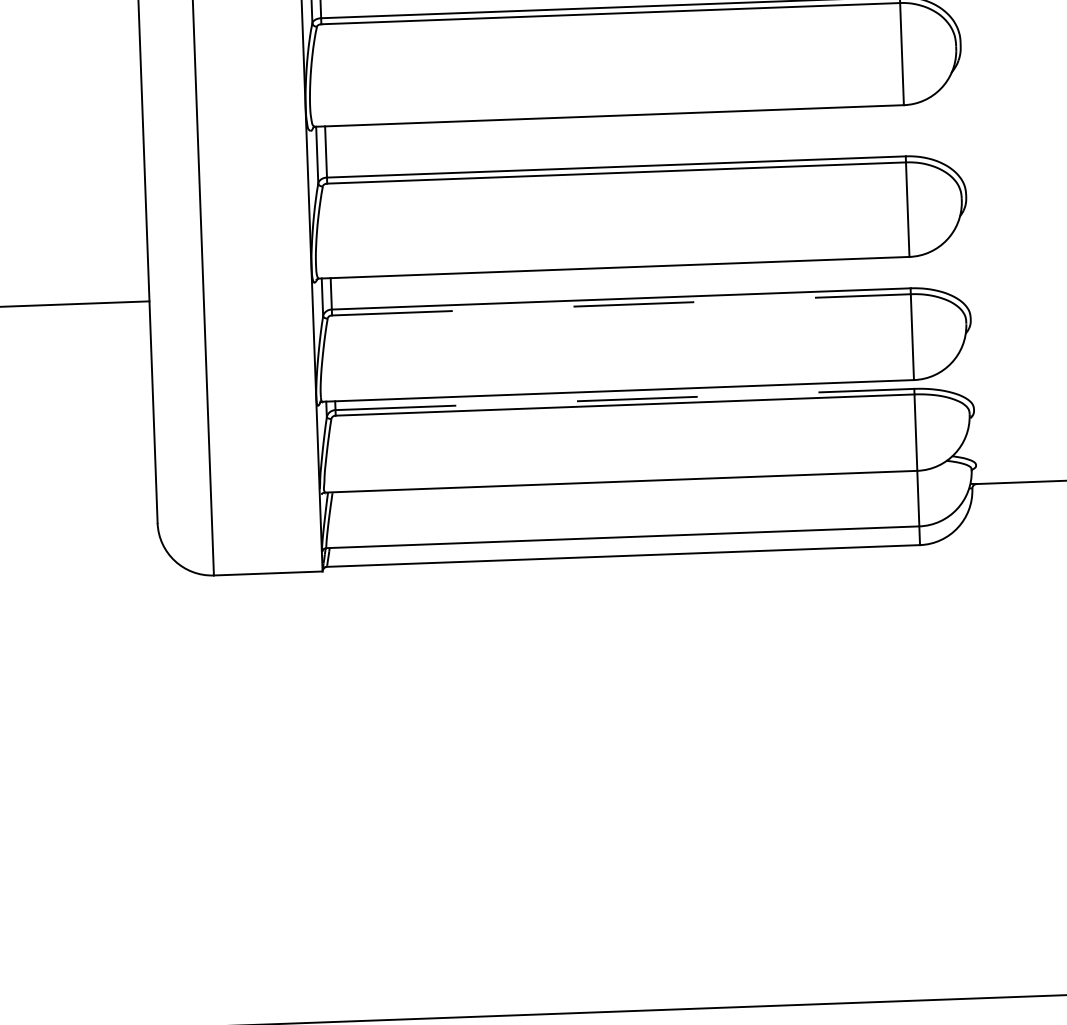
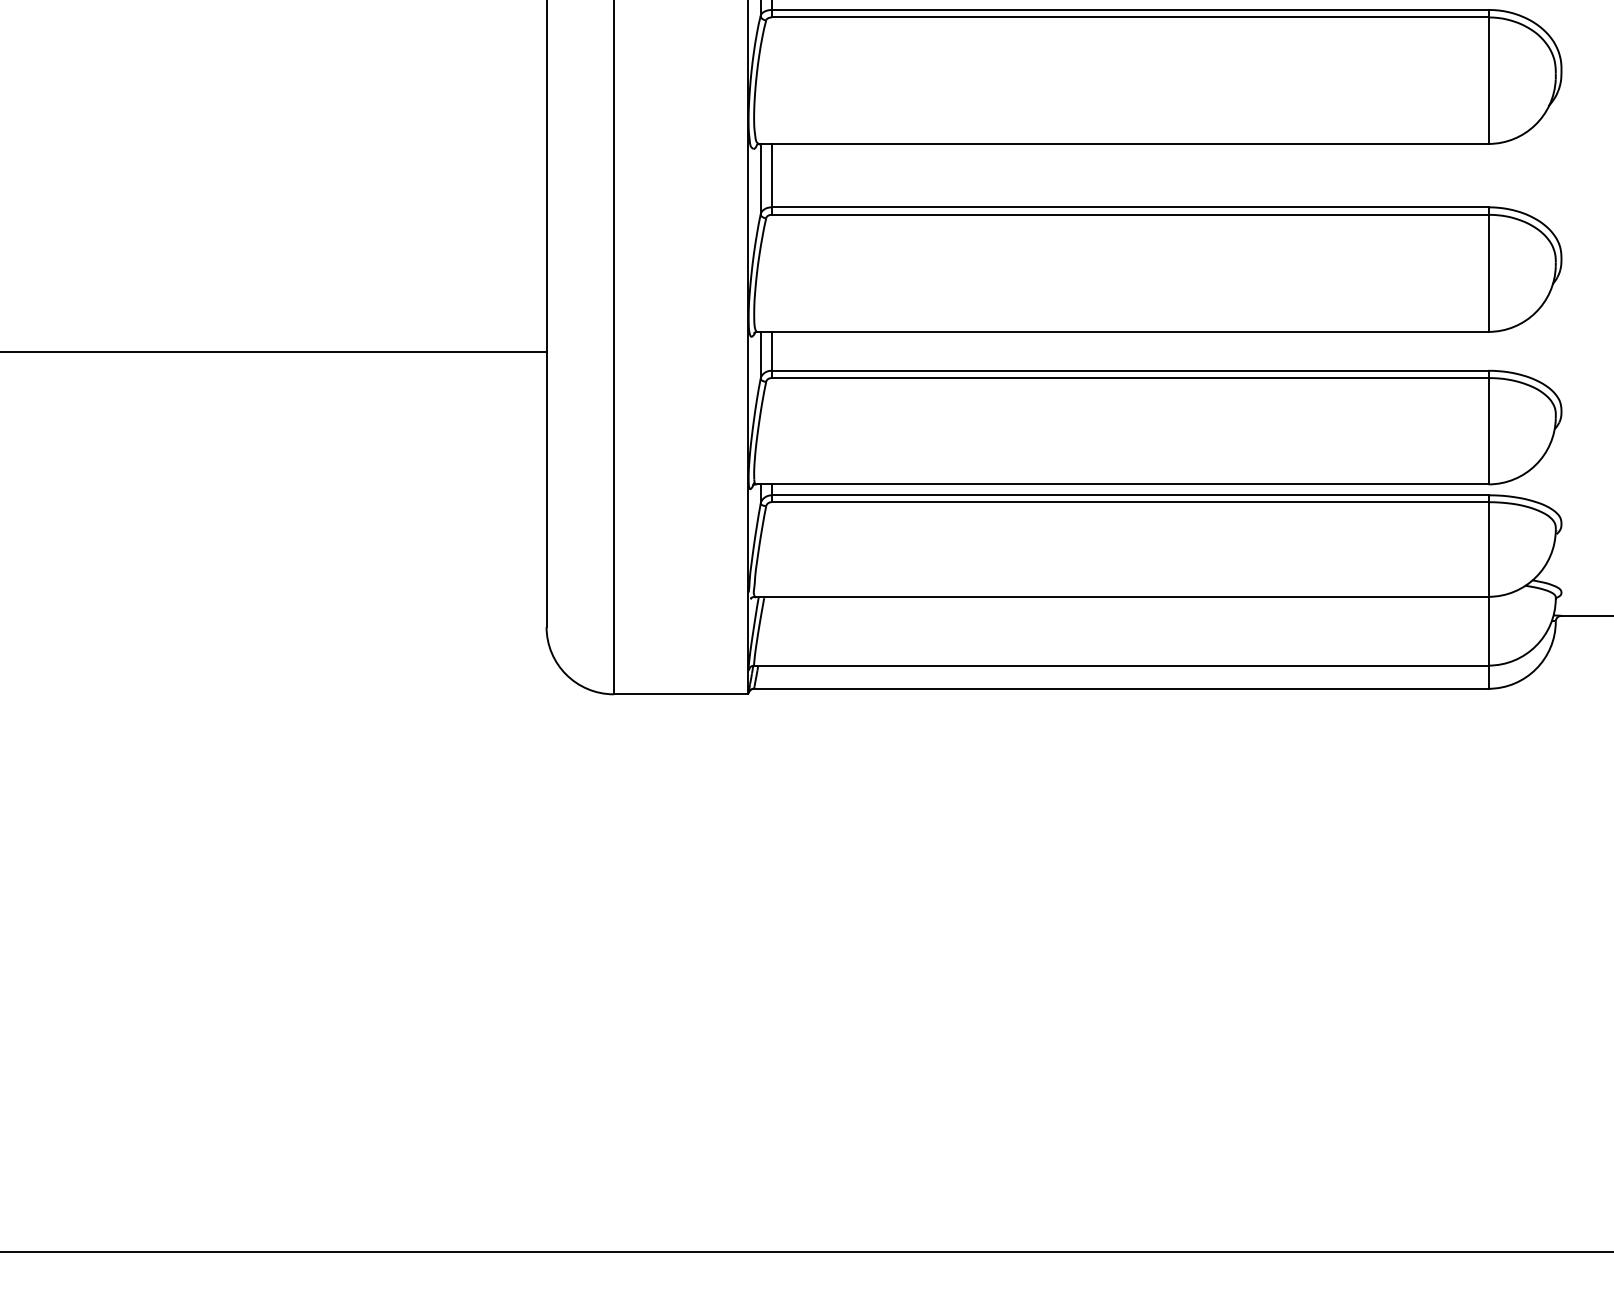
line: (621, 305) -> (1130, 378), dashed -> solid
line: (625, 399) -> (1130, 495), dashed -> solid

